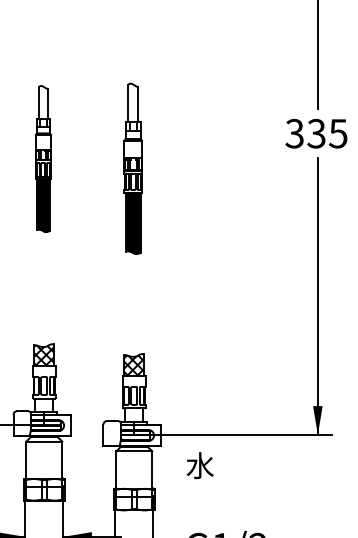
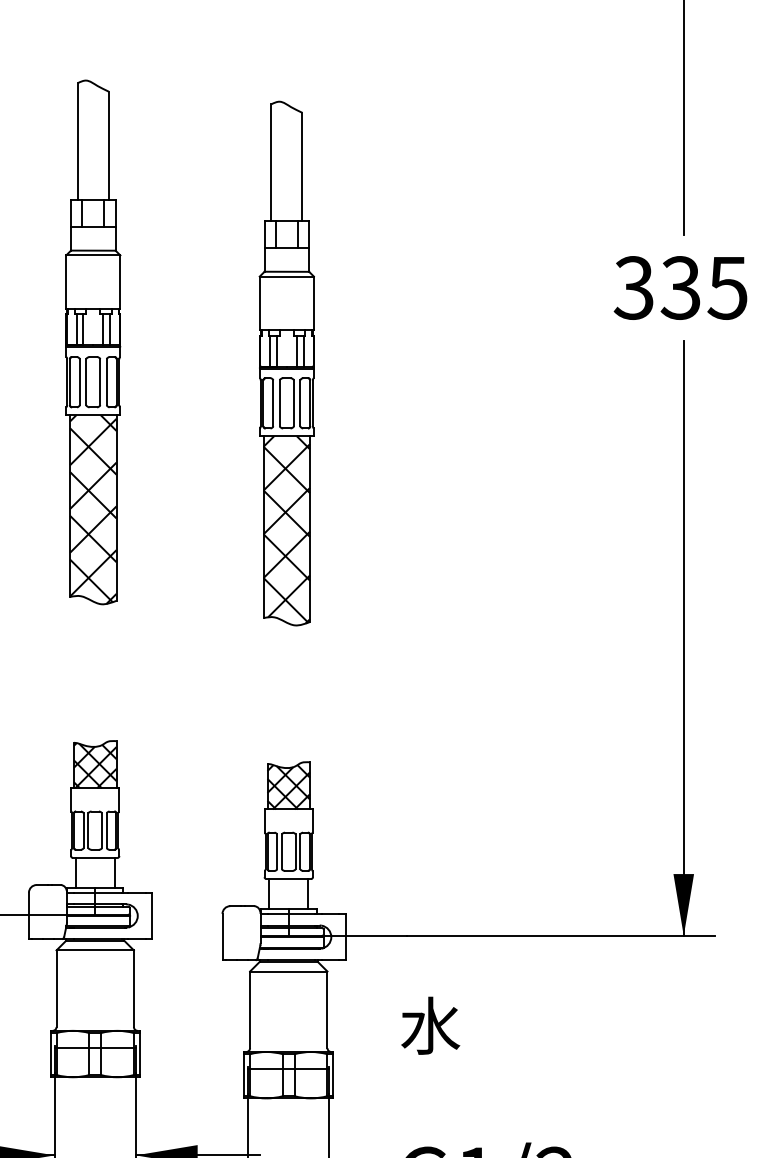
part: (43, 158) -> (93, 341), size x1.67
part: (132, 168) -> (284, 362), size x1.43
text: (199, 465) -> (429, 1025), moved

